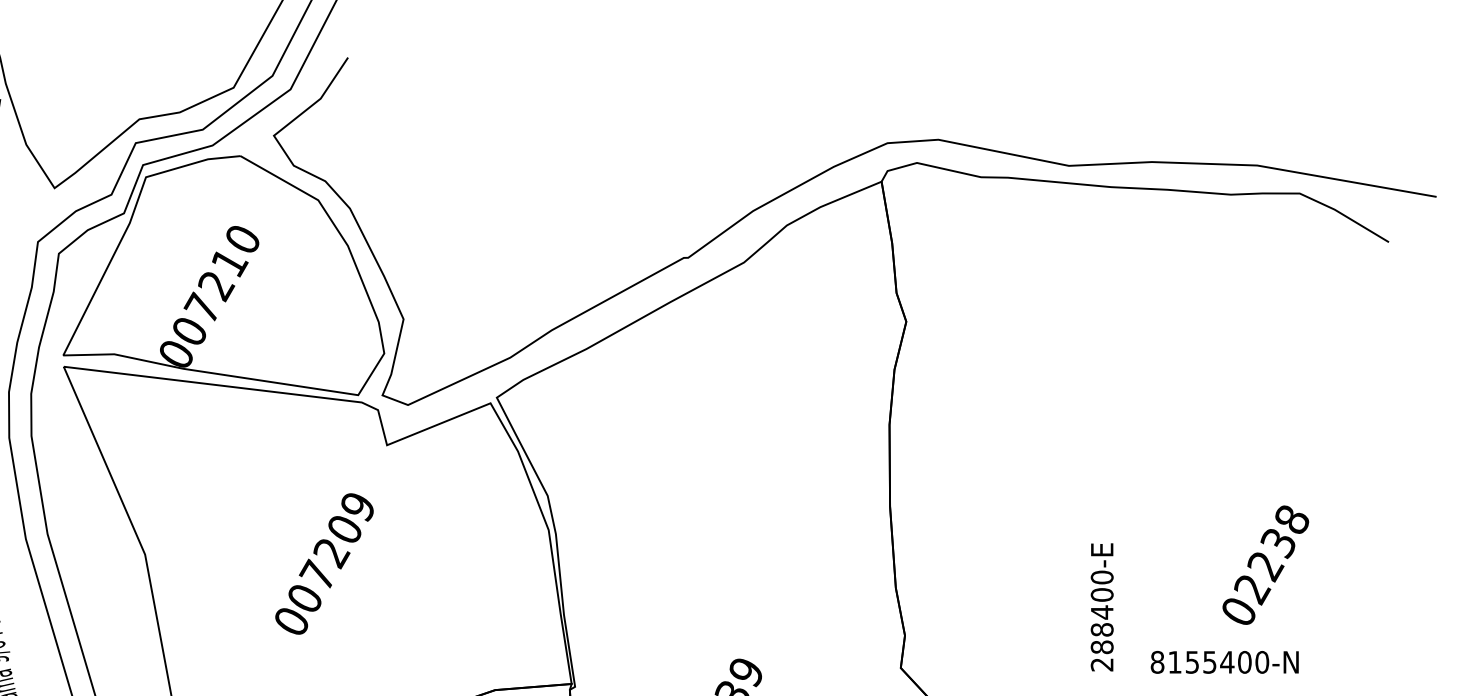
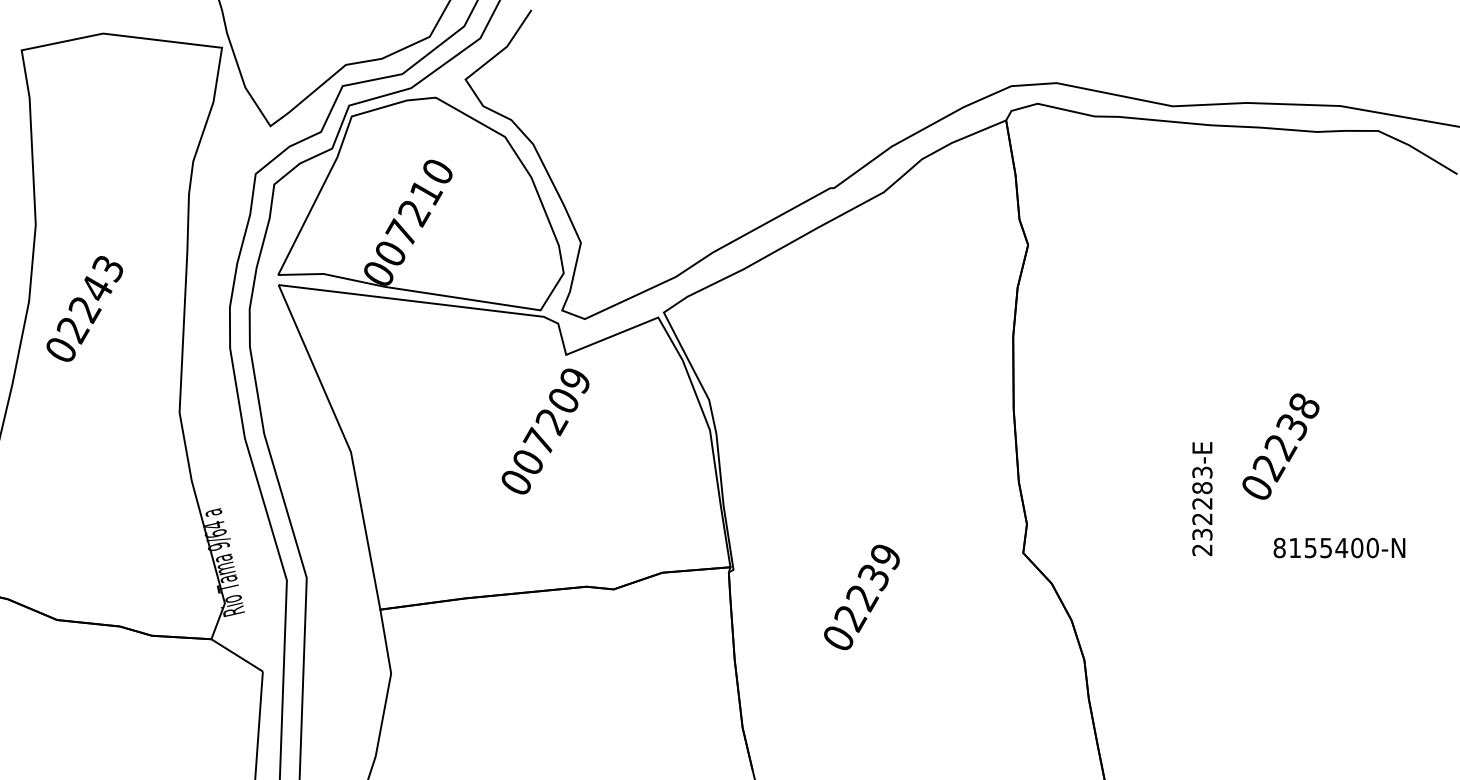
text: (324, 563) -> (545, 431), moved
text: (1265, 565) -> (1280, 446), moved
text: (1102, 612) -> (1202, 503), 288400-E -> 232283-E
text: (1224, 661) -> (1339, 547), moved

